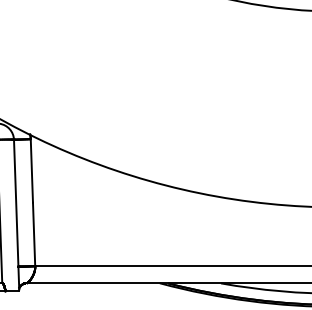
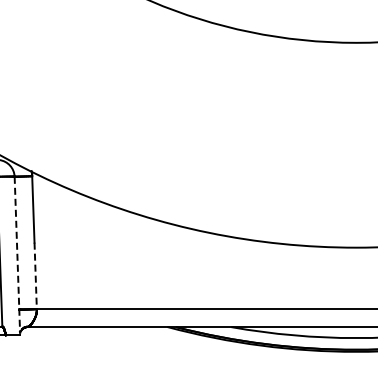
line: (16, 214) -> (17, 255), solid -> dashed
line: (33, 235) -> (35, 276), solid -> dashed

